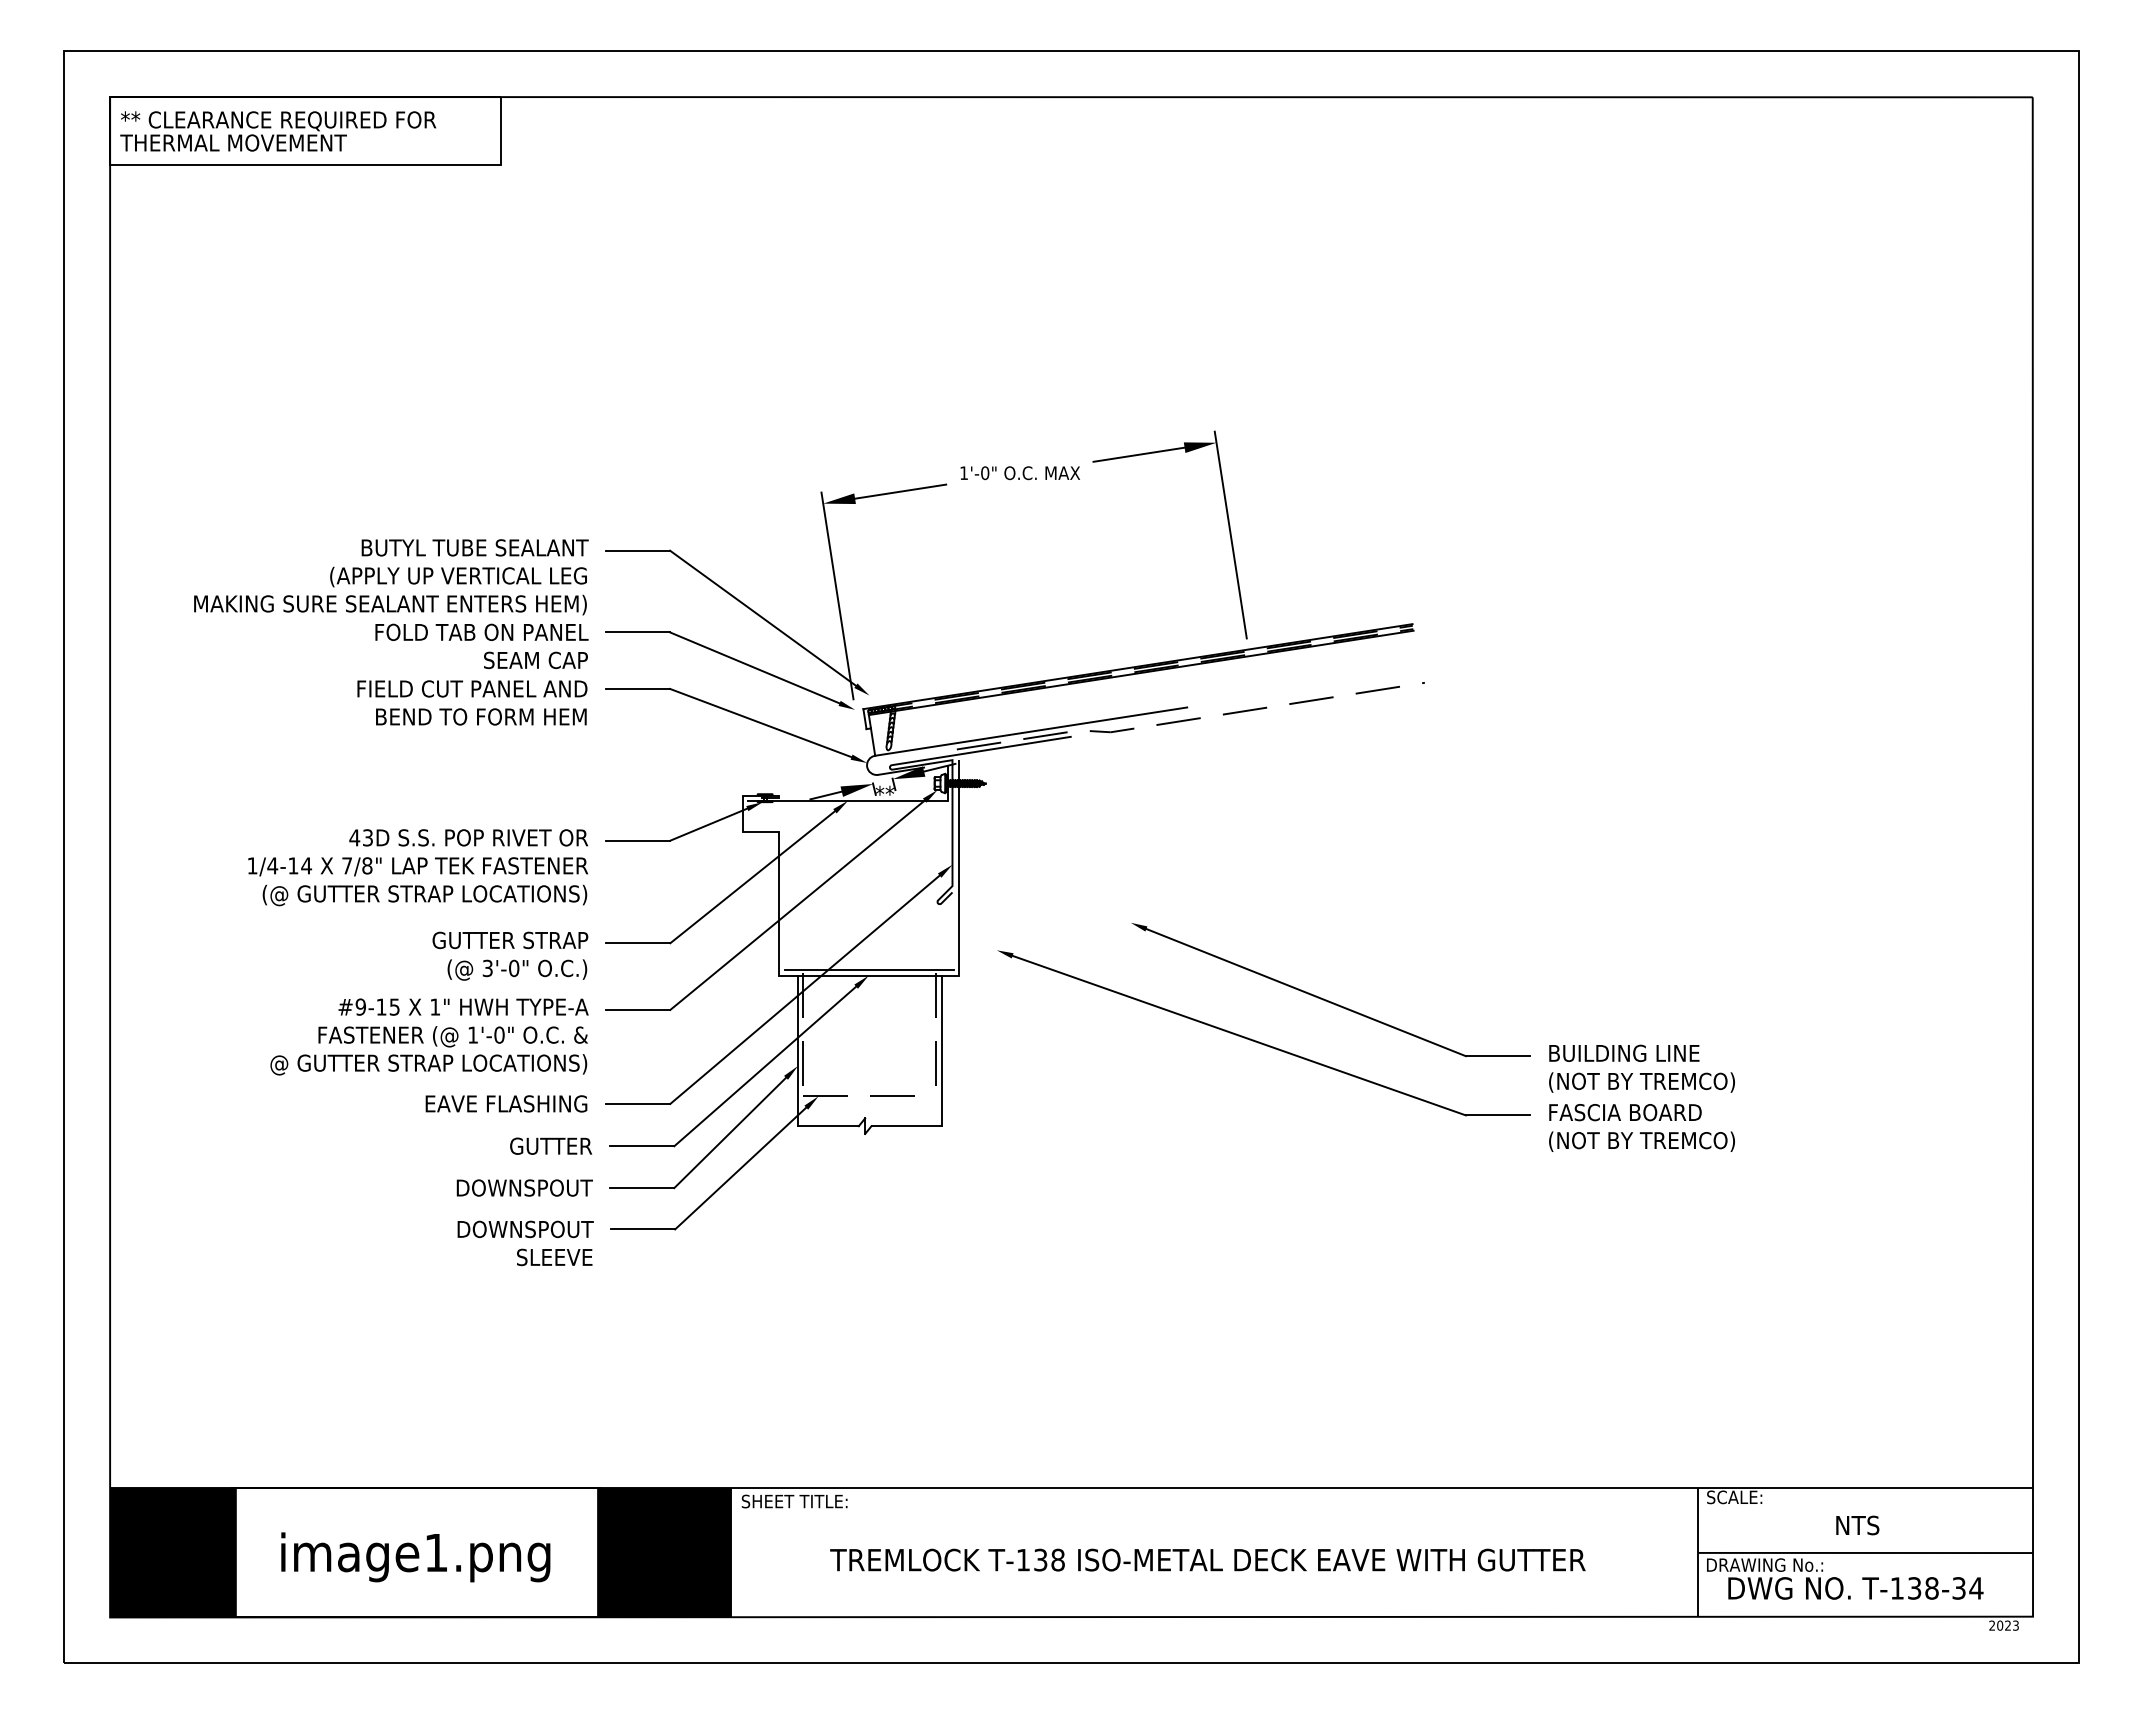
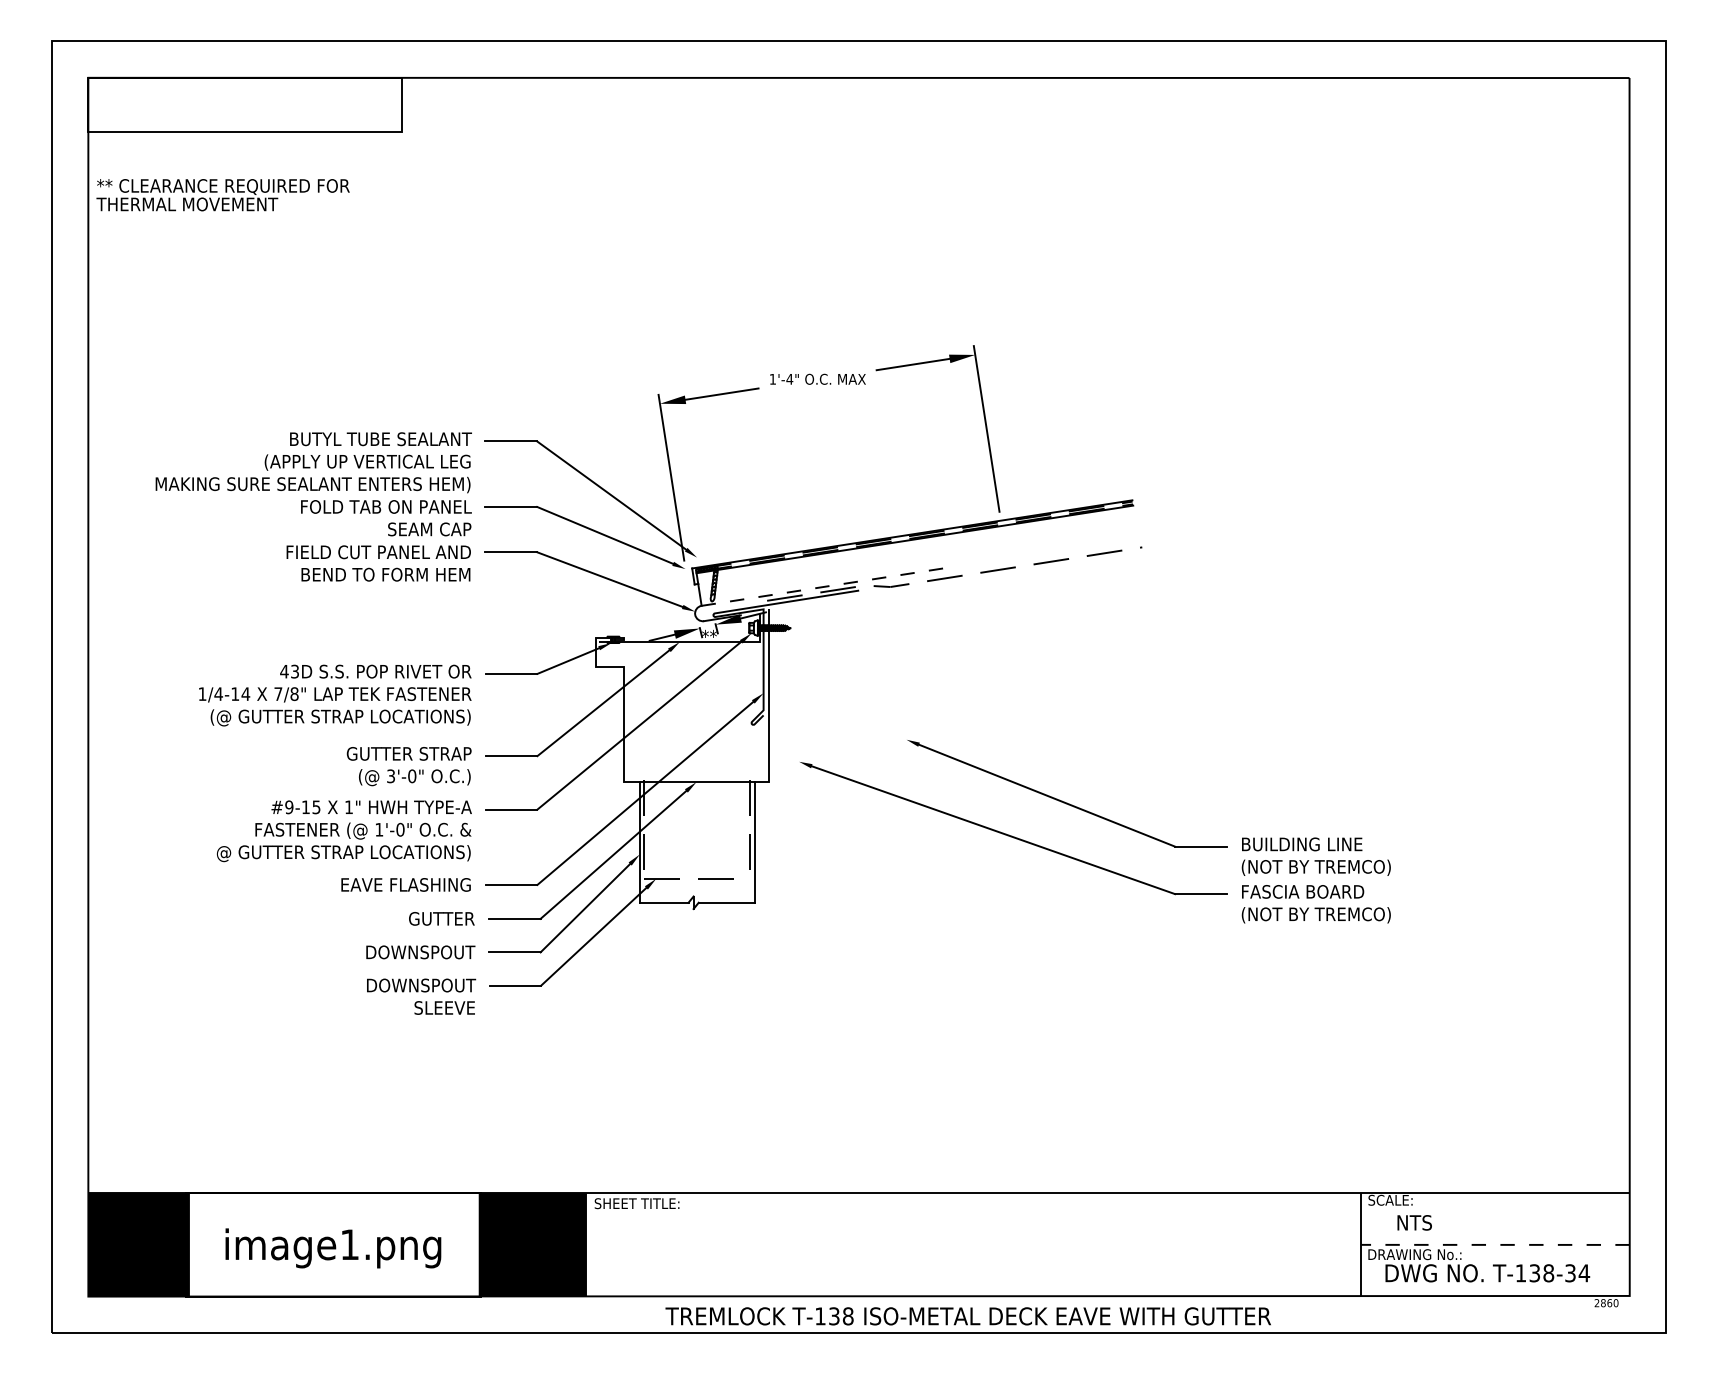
text: (278, 131) -> (223, 195), moved
text: (984, 473) -> (789, 379), 1'-0" -> 1'-4"
line: (1031, 731) -> (826, 586), solid -> dashed
line: (868, 970) -> (696, 777), removed
text: (1857, 1525) -> (1414, 1222), moved
line: (1865, 1552) -> (1495, 1244), solid -> dashed
text: (1207, 1559) -> (968, 1315), moved
text: (2008, 1625) -> (1610, 1303), 2023 -> 2860

